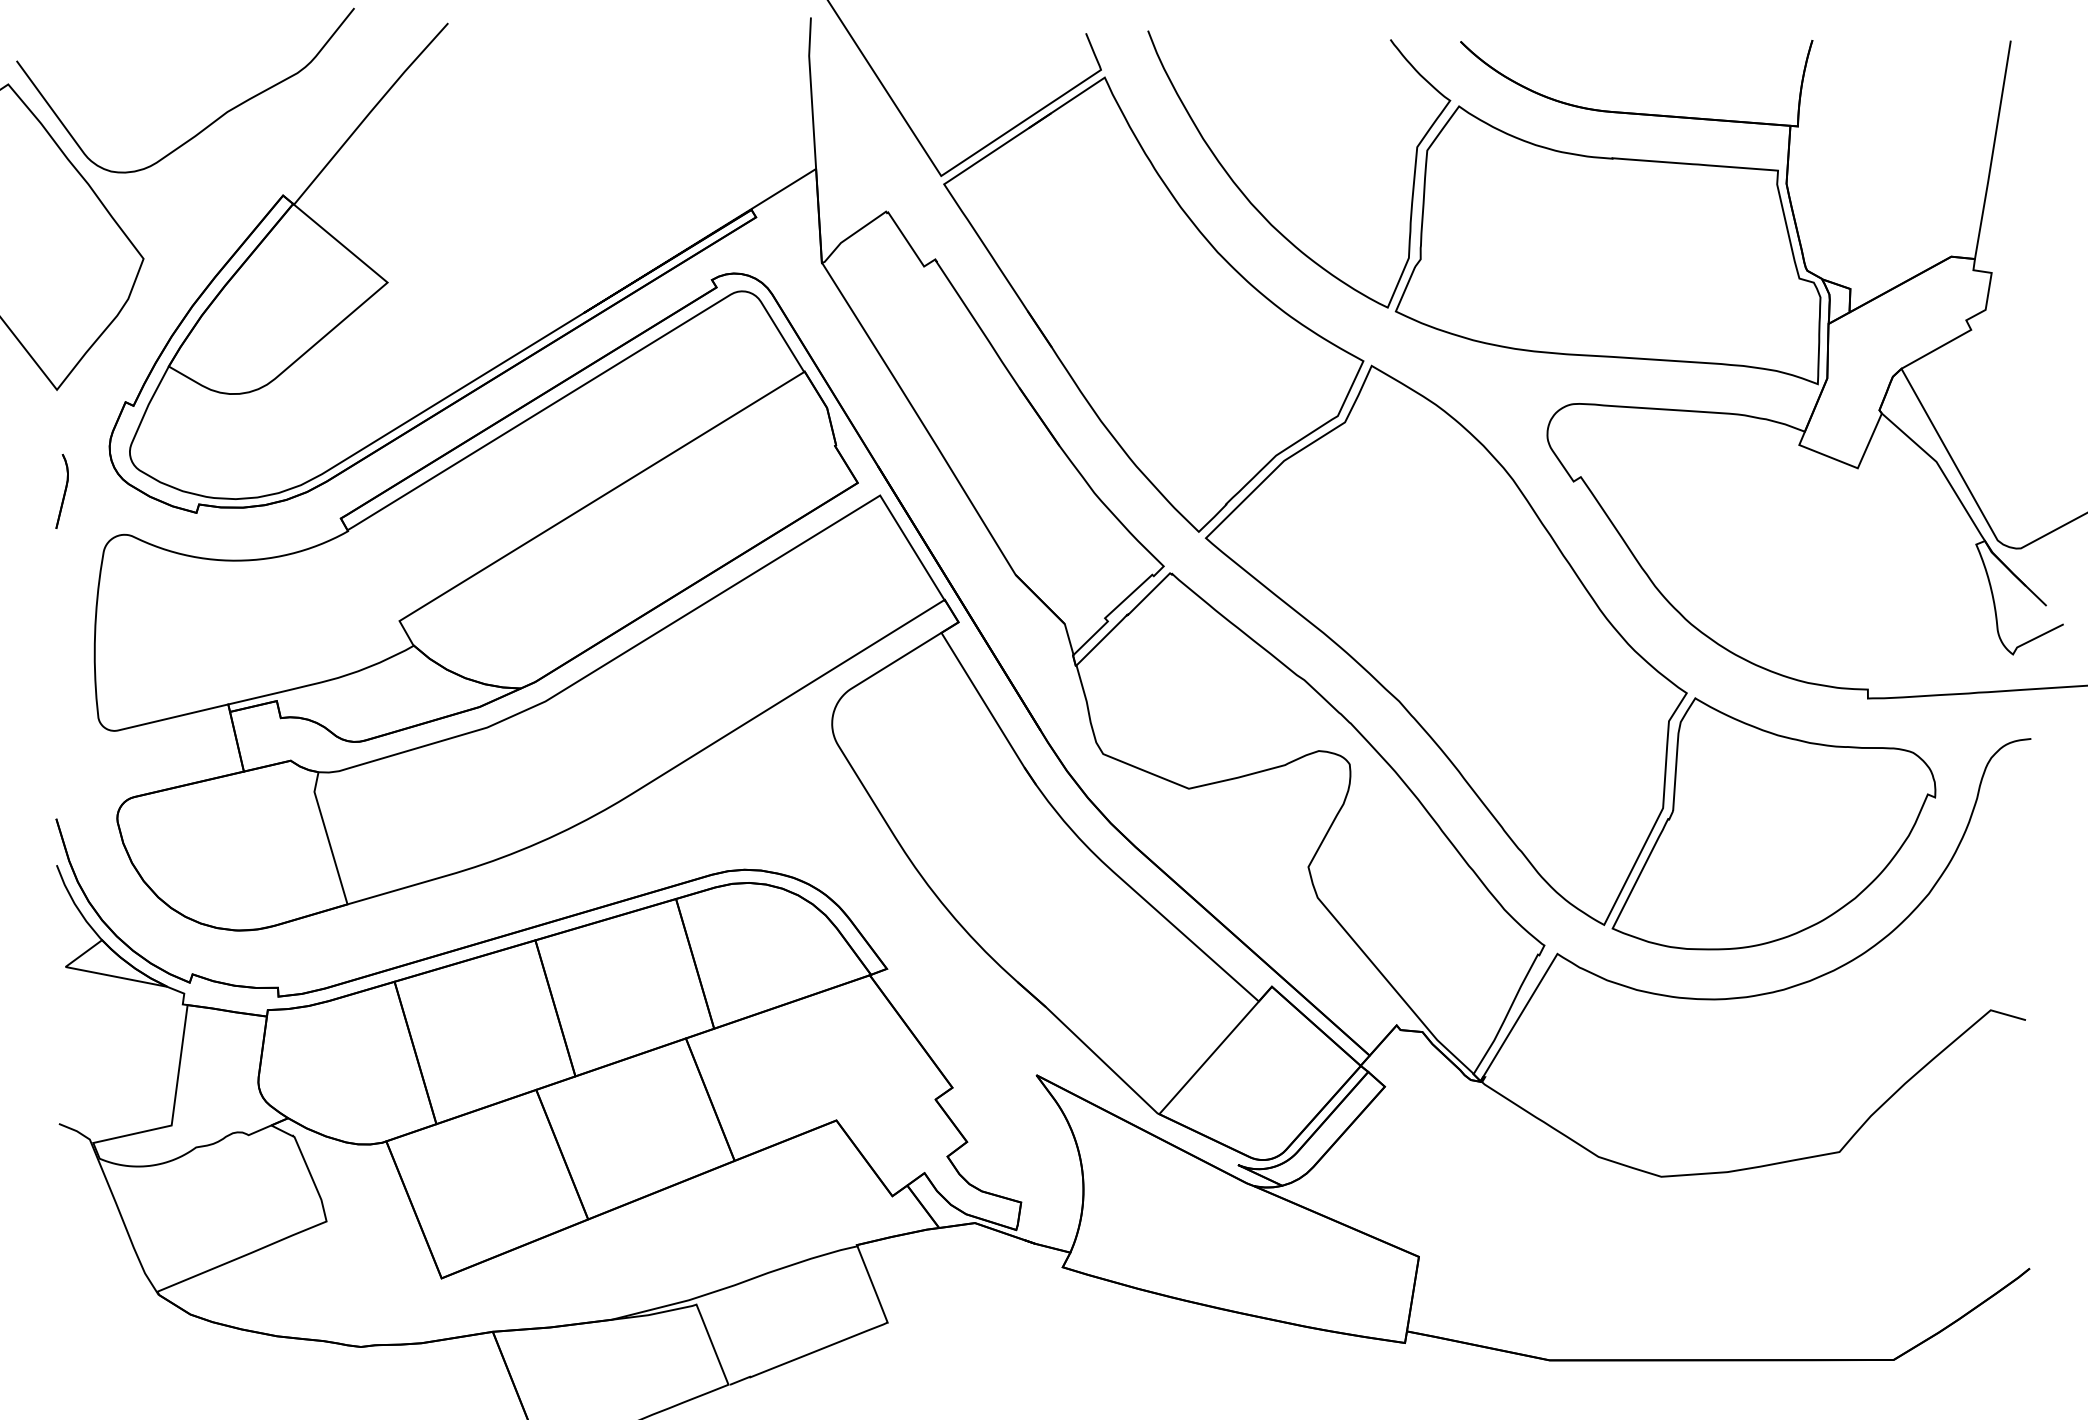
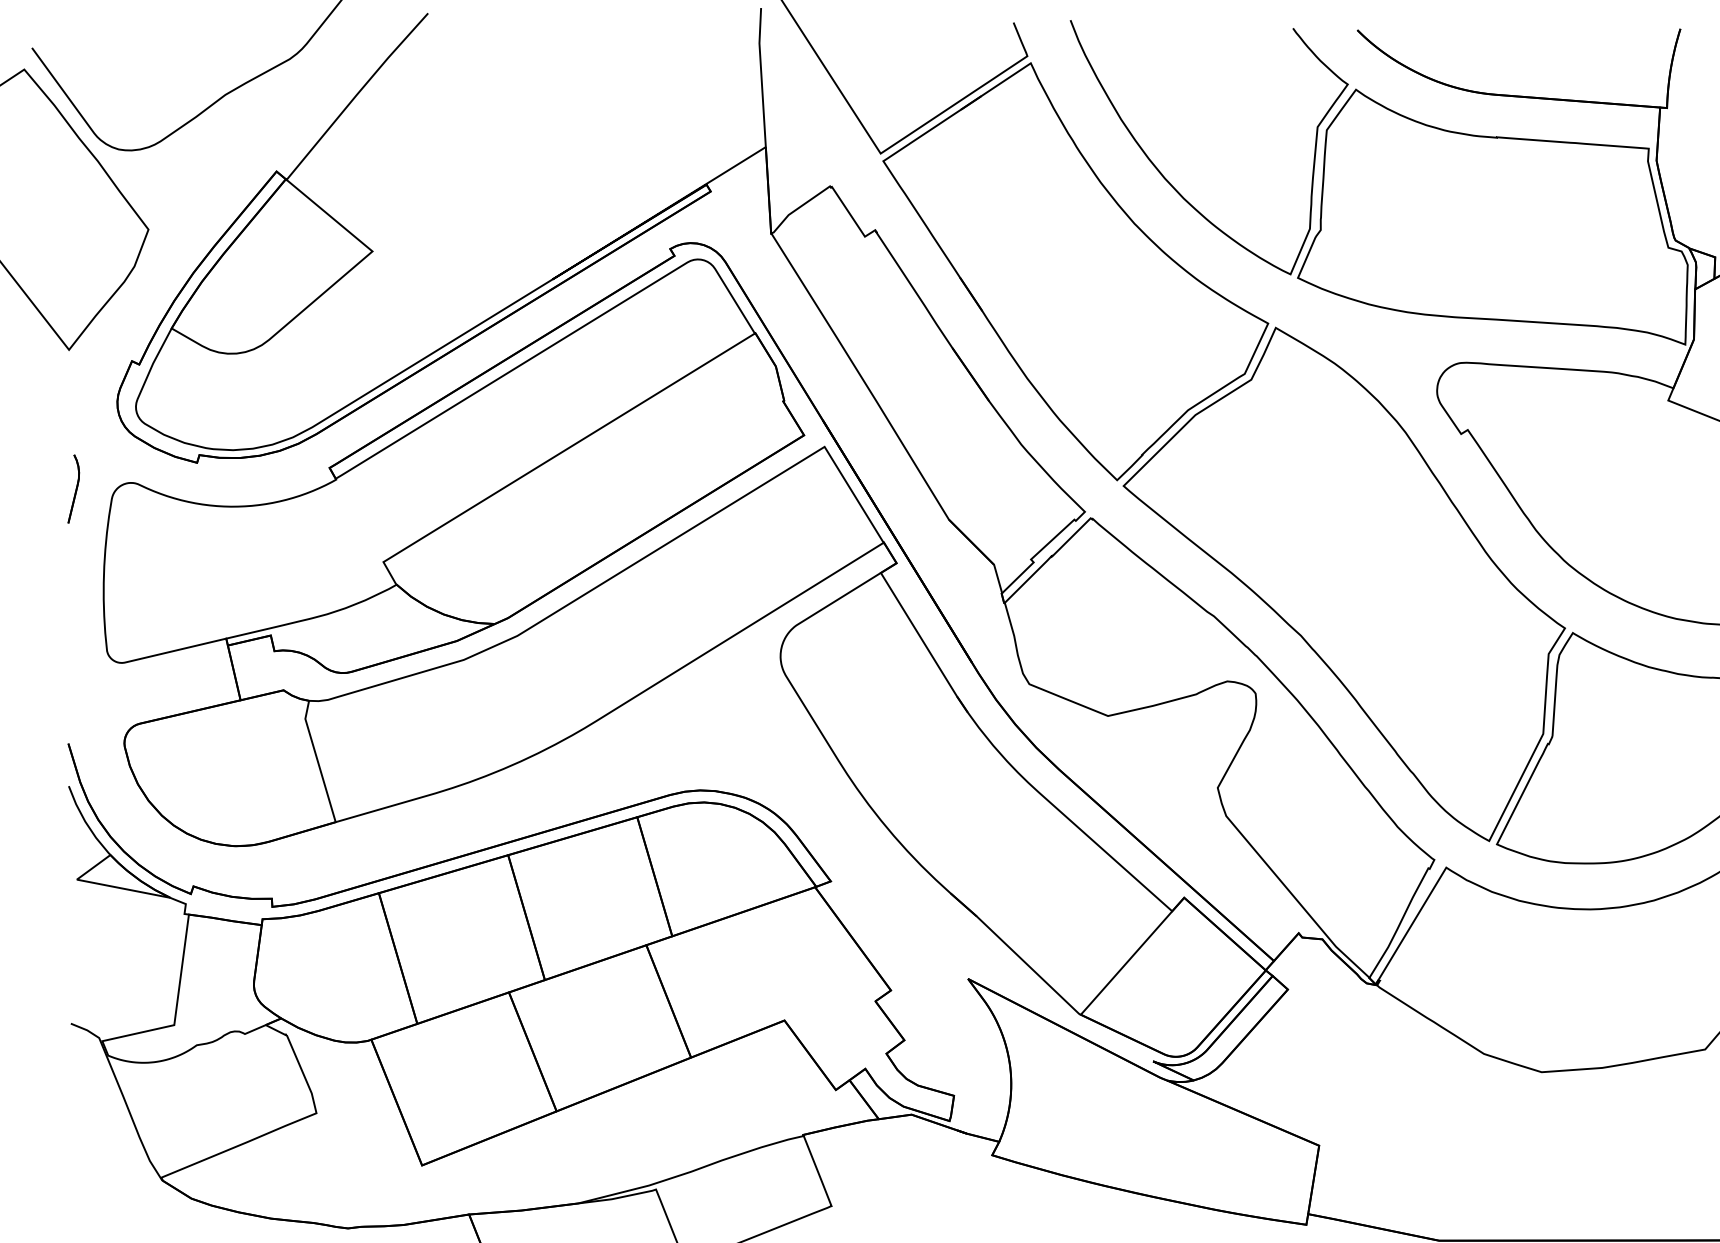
part: (61, 490) -> (73, 488), moved

